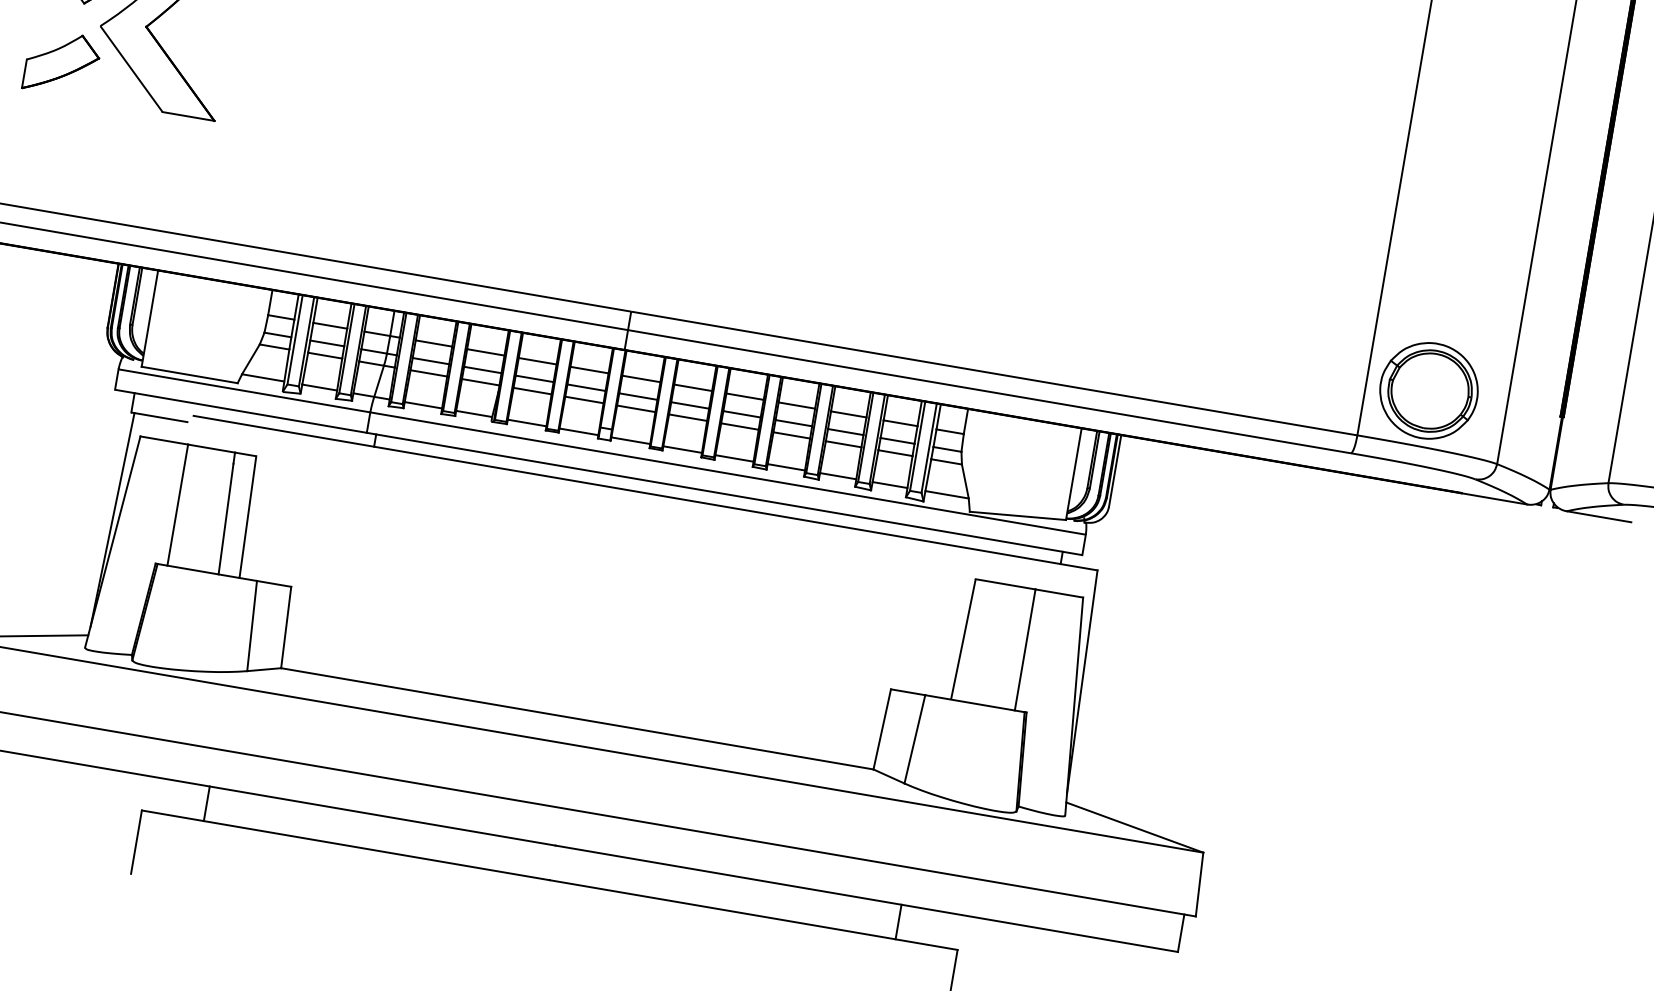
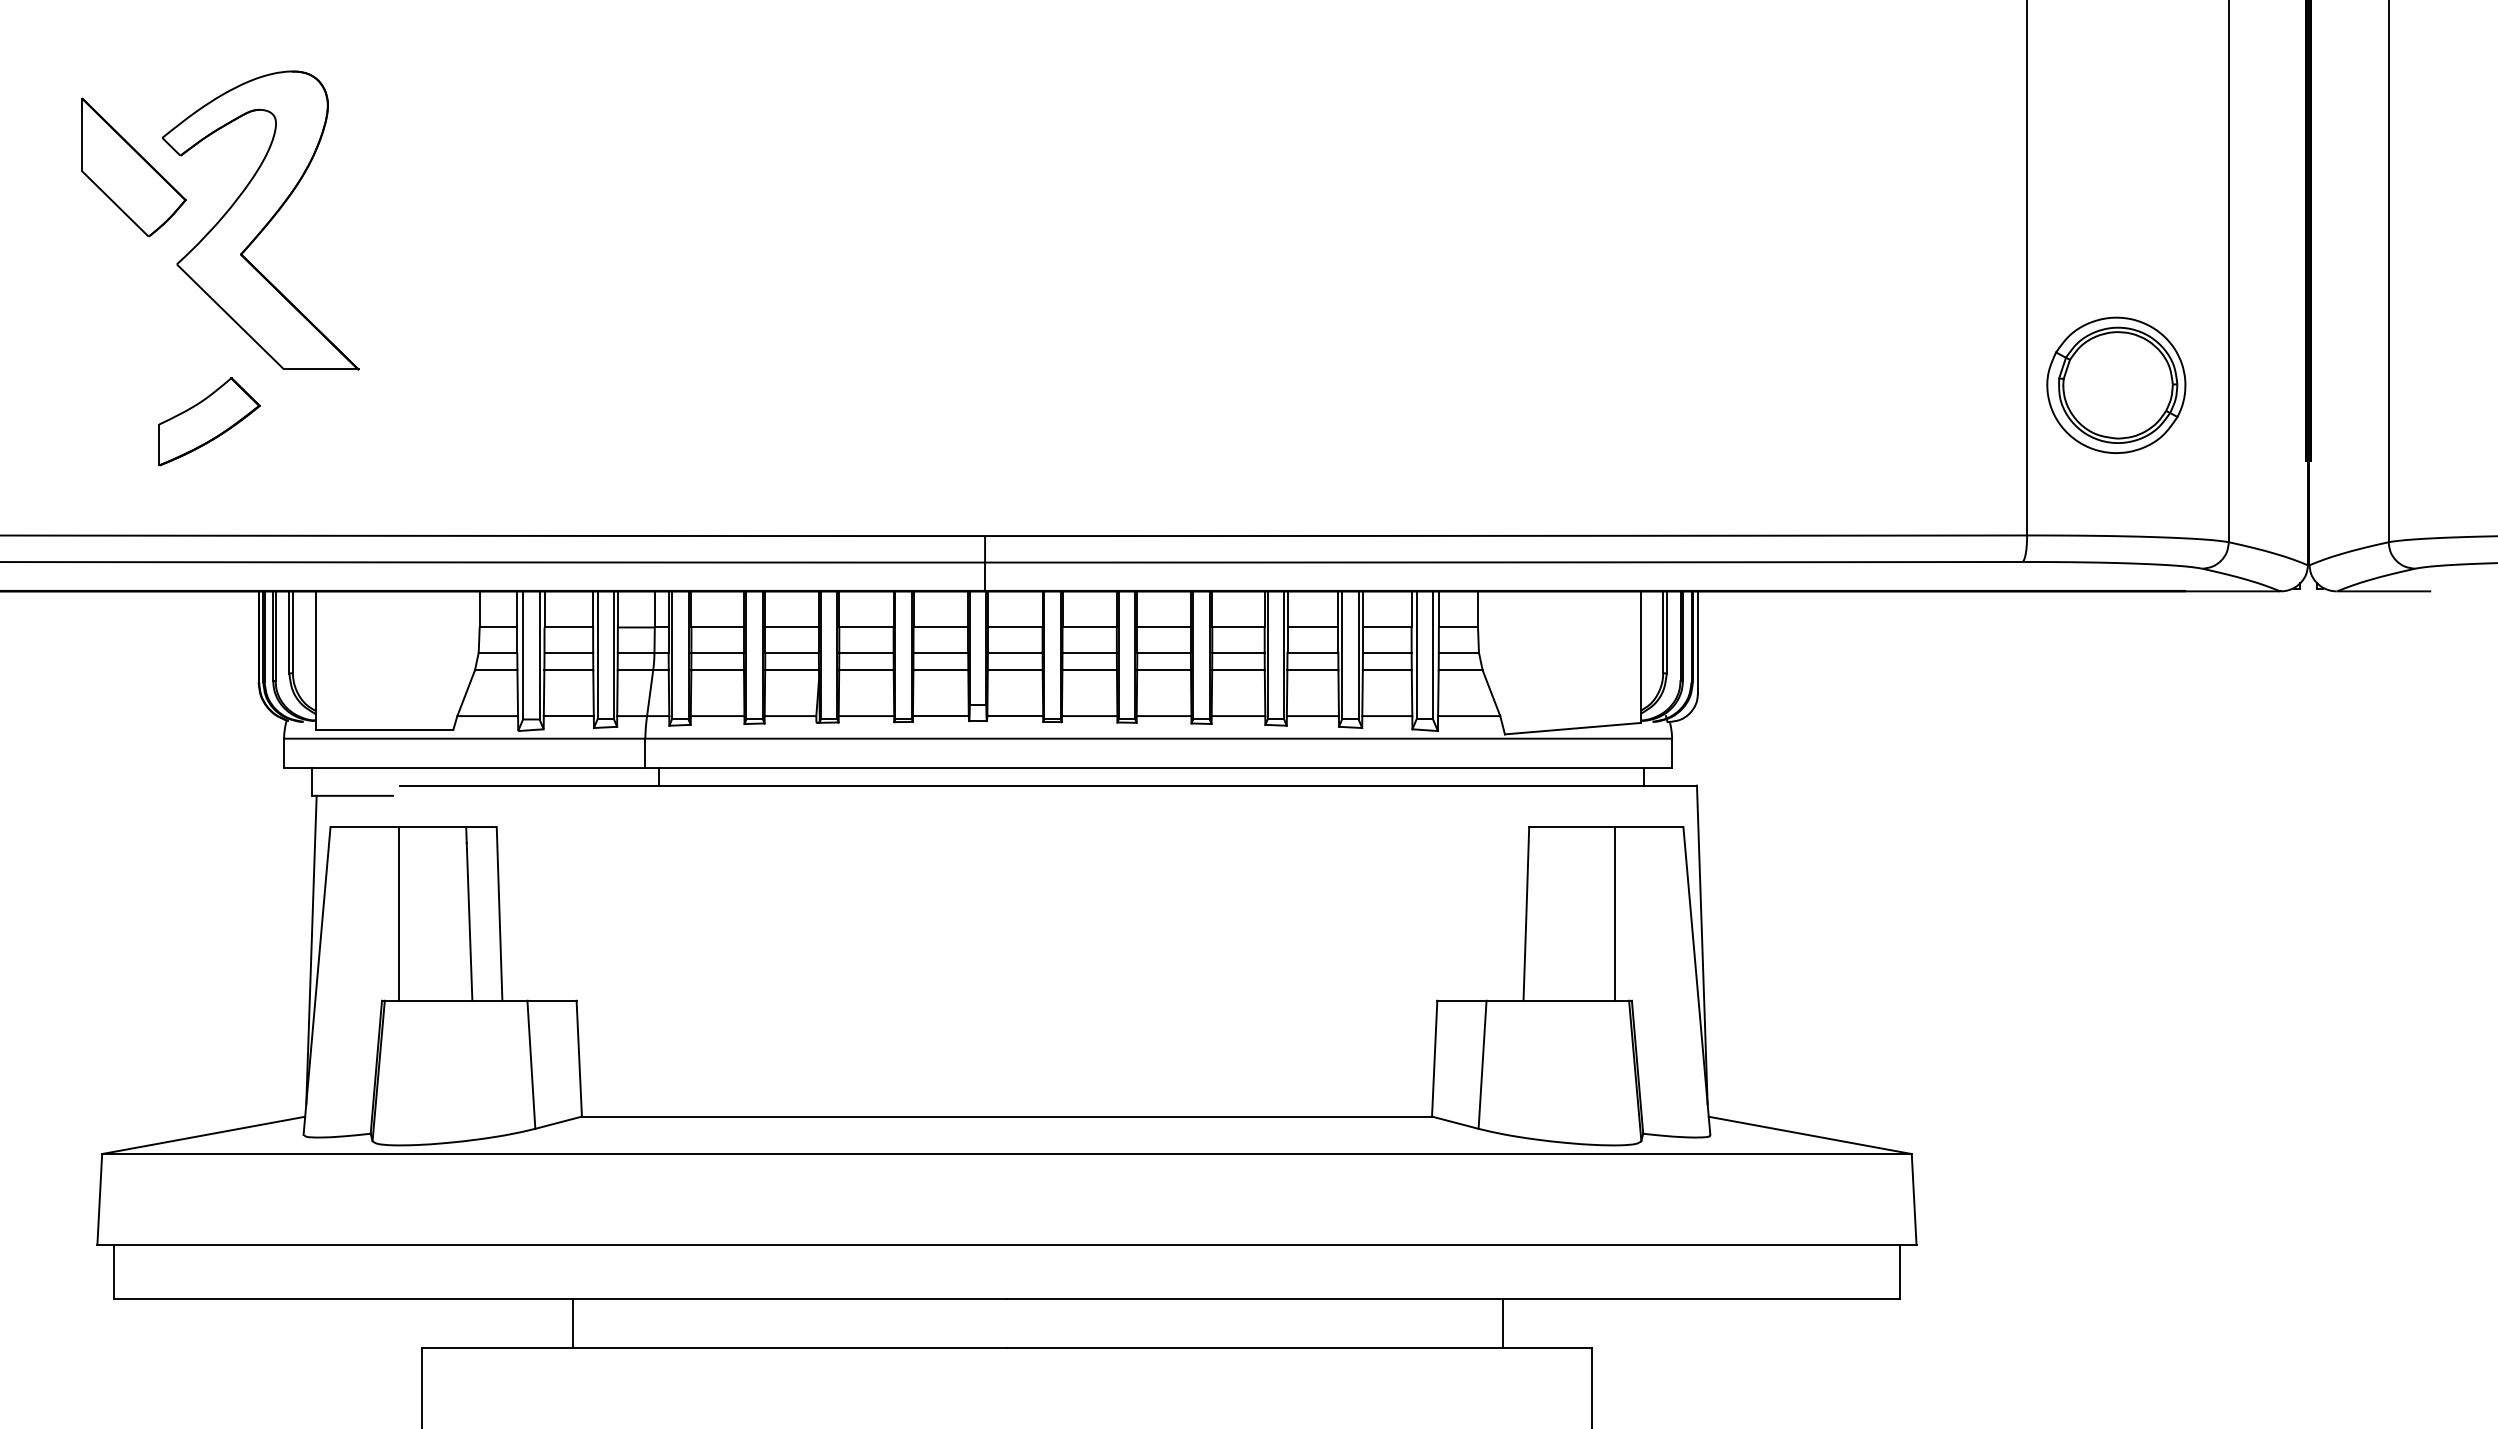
part: (62, 63) -> (209, 421), moved
part: (1429, 390) -> (2116, 384), moved
line: (206, 803) -> (572, 1323), moved

